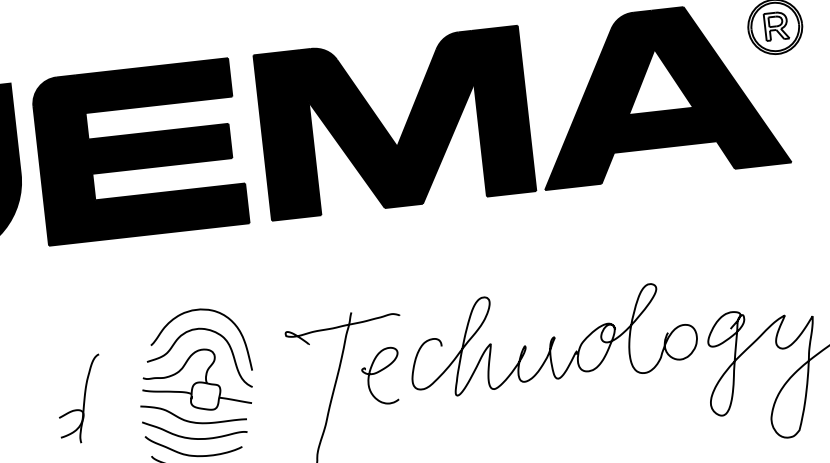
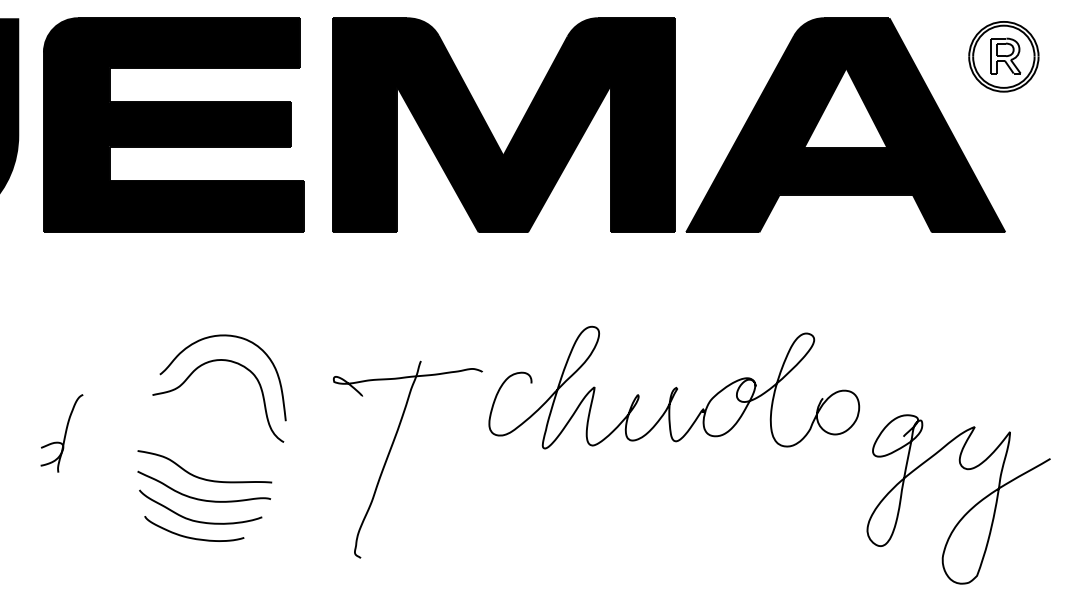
part: (552, 337) -> (674, 387), moved
curve: (379, 372) -> (448, 441), removed
part: (195, 381) -> (211, 426), removed
part: (80, 399) -> (61, 433), size x0.7

